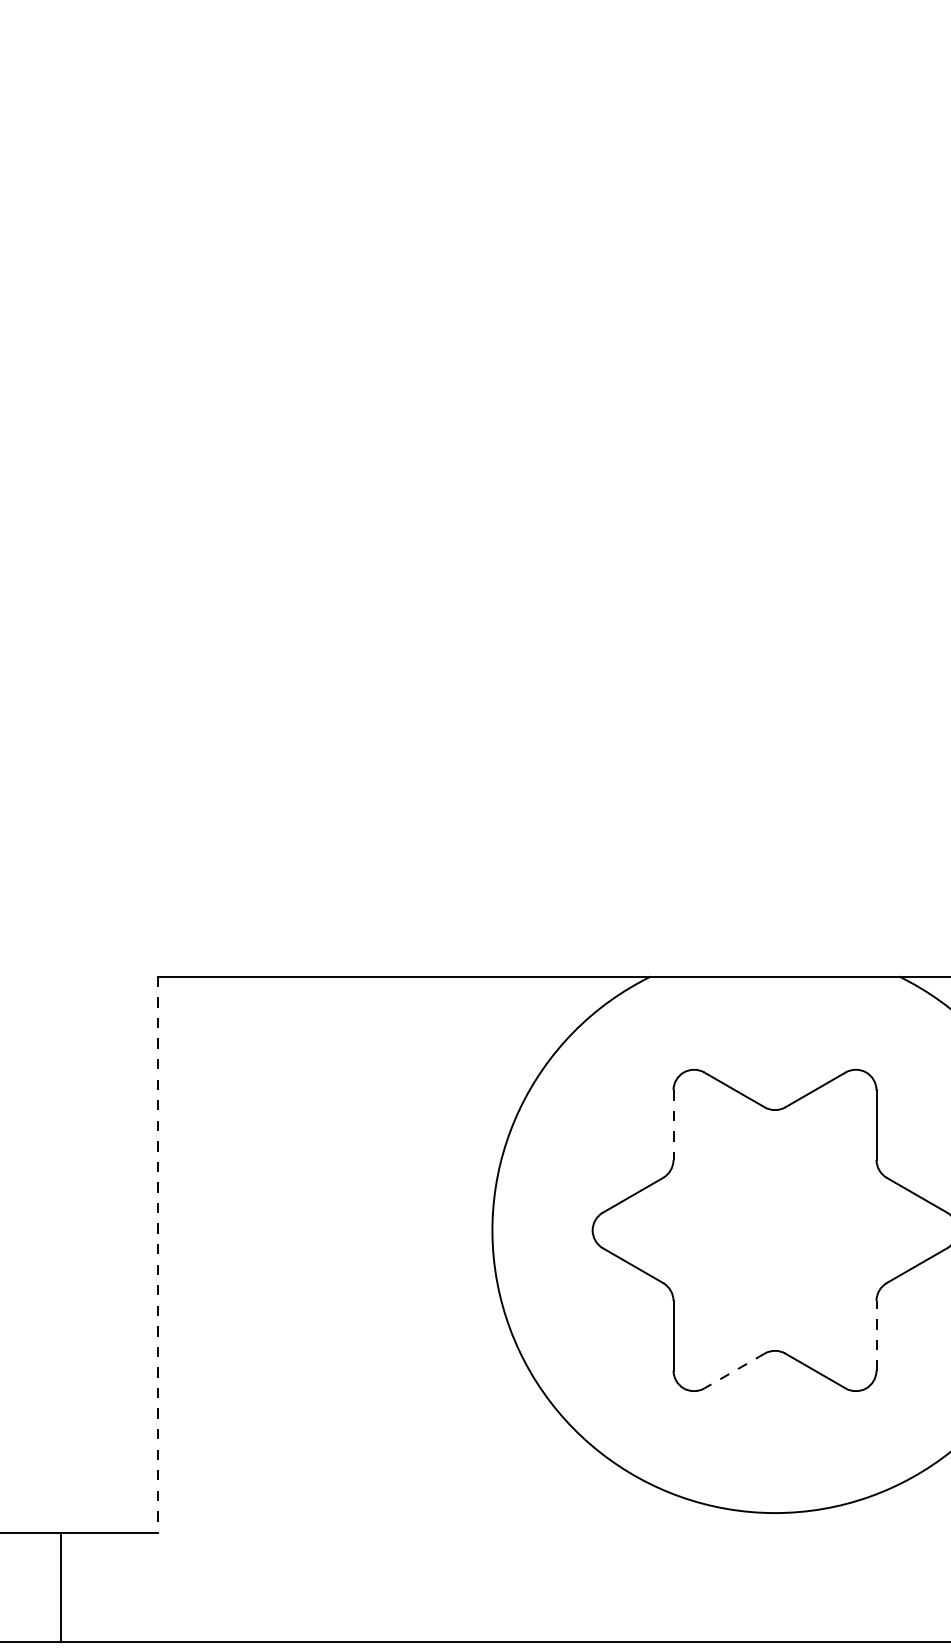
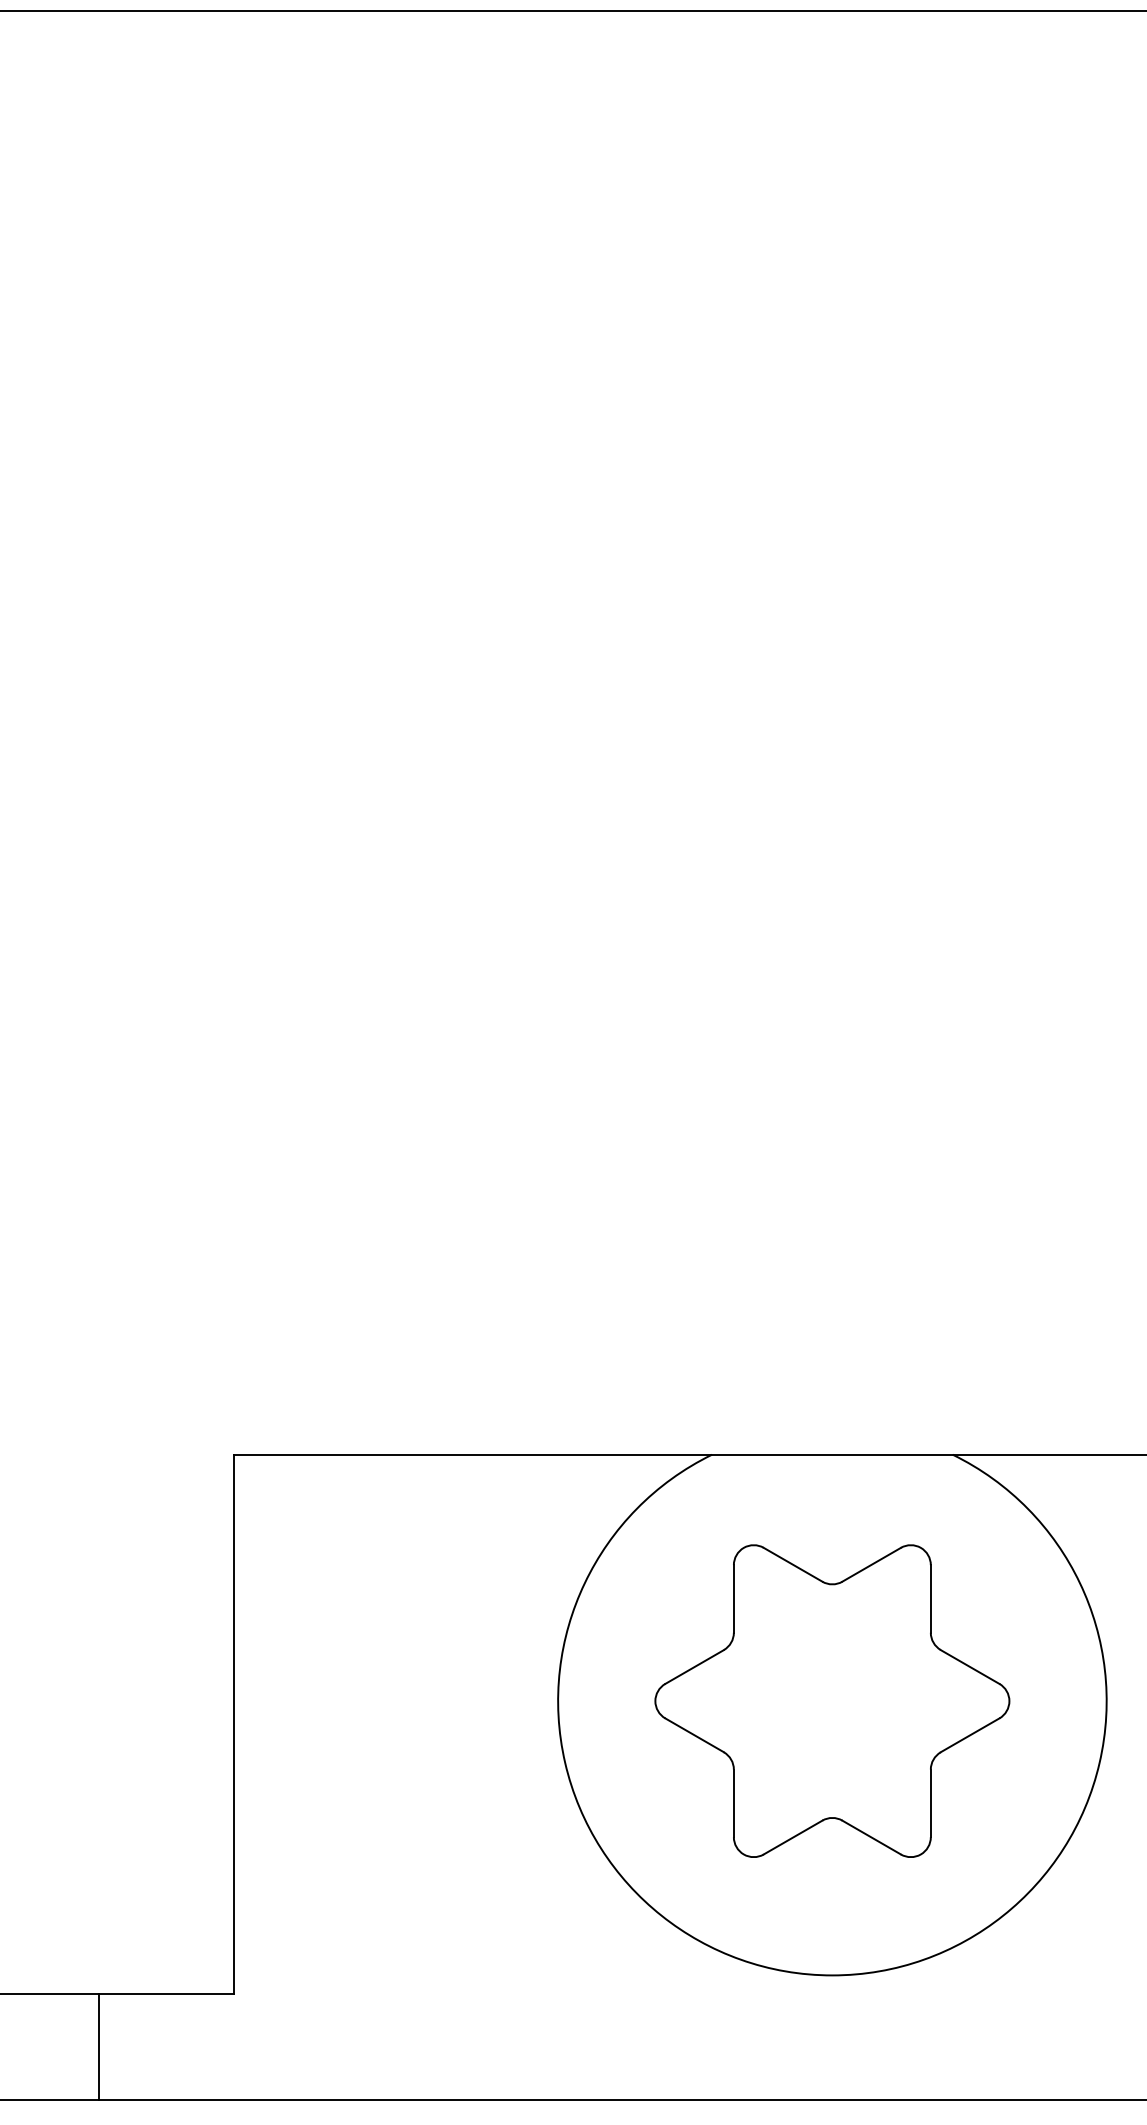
line: (673, 1124) -> (733, 1598), dashed -> solid
line: (158, 1254) -> (234, 1724), dashed -> solid
line: (876, 1335) -> (930, 1803), dashed -> solid
line: (734, 1370) -> (793, 1837), dashed -> solid
line: (61, 1587) -> (98, 2047), moved

